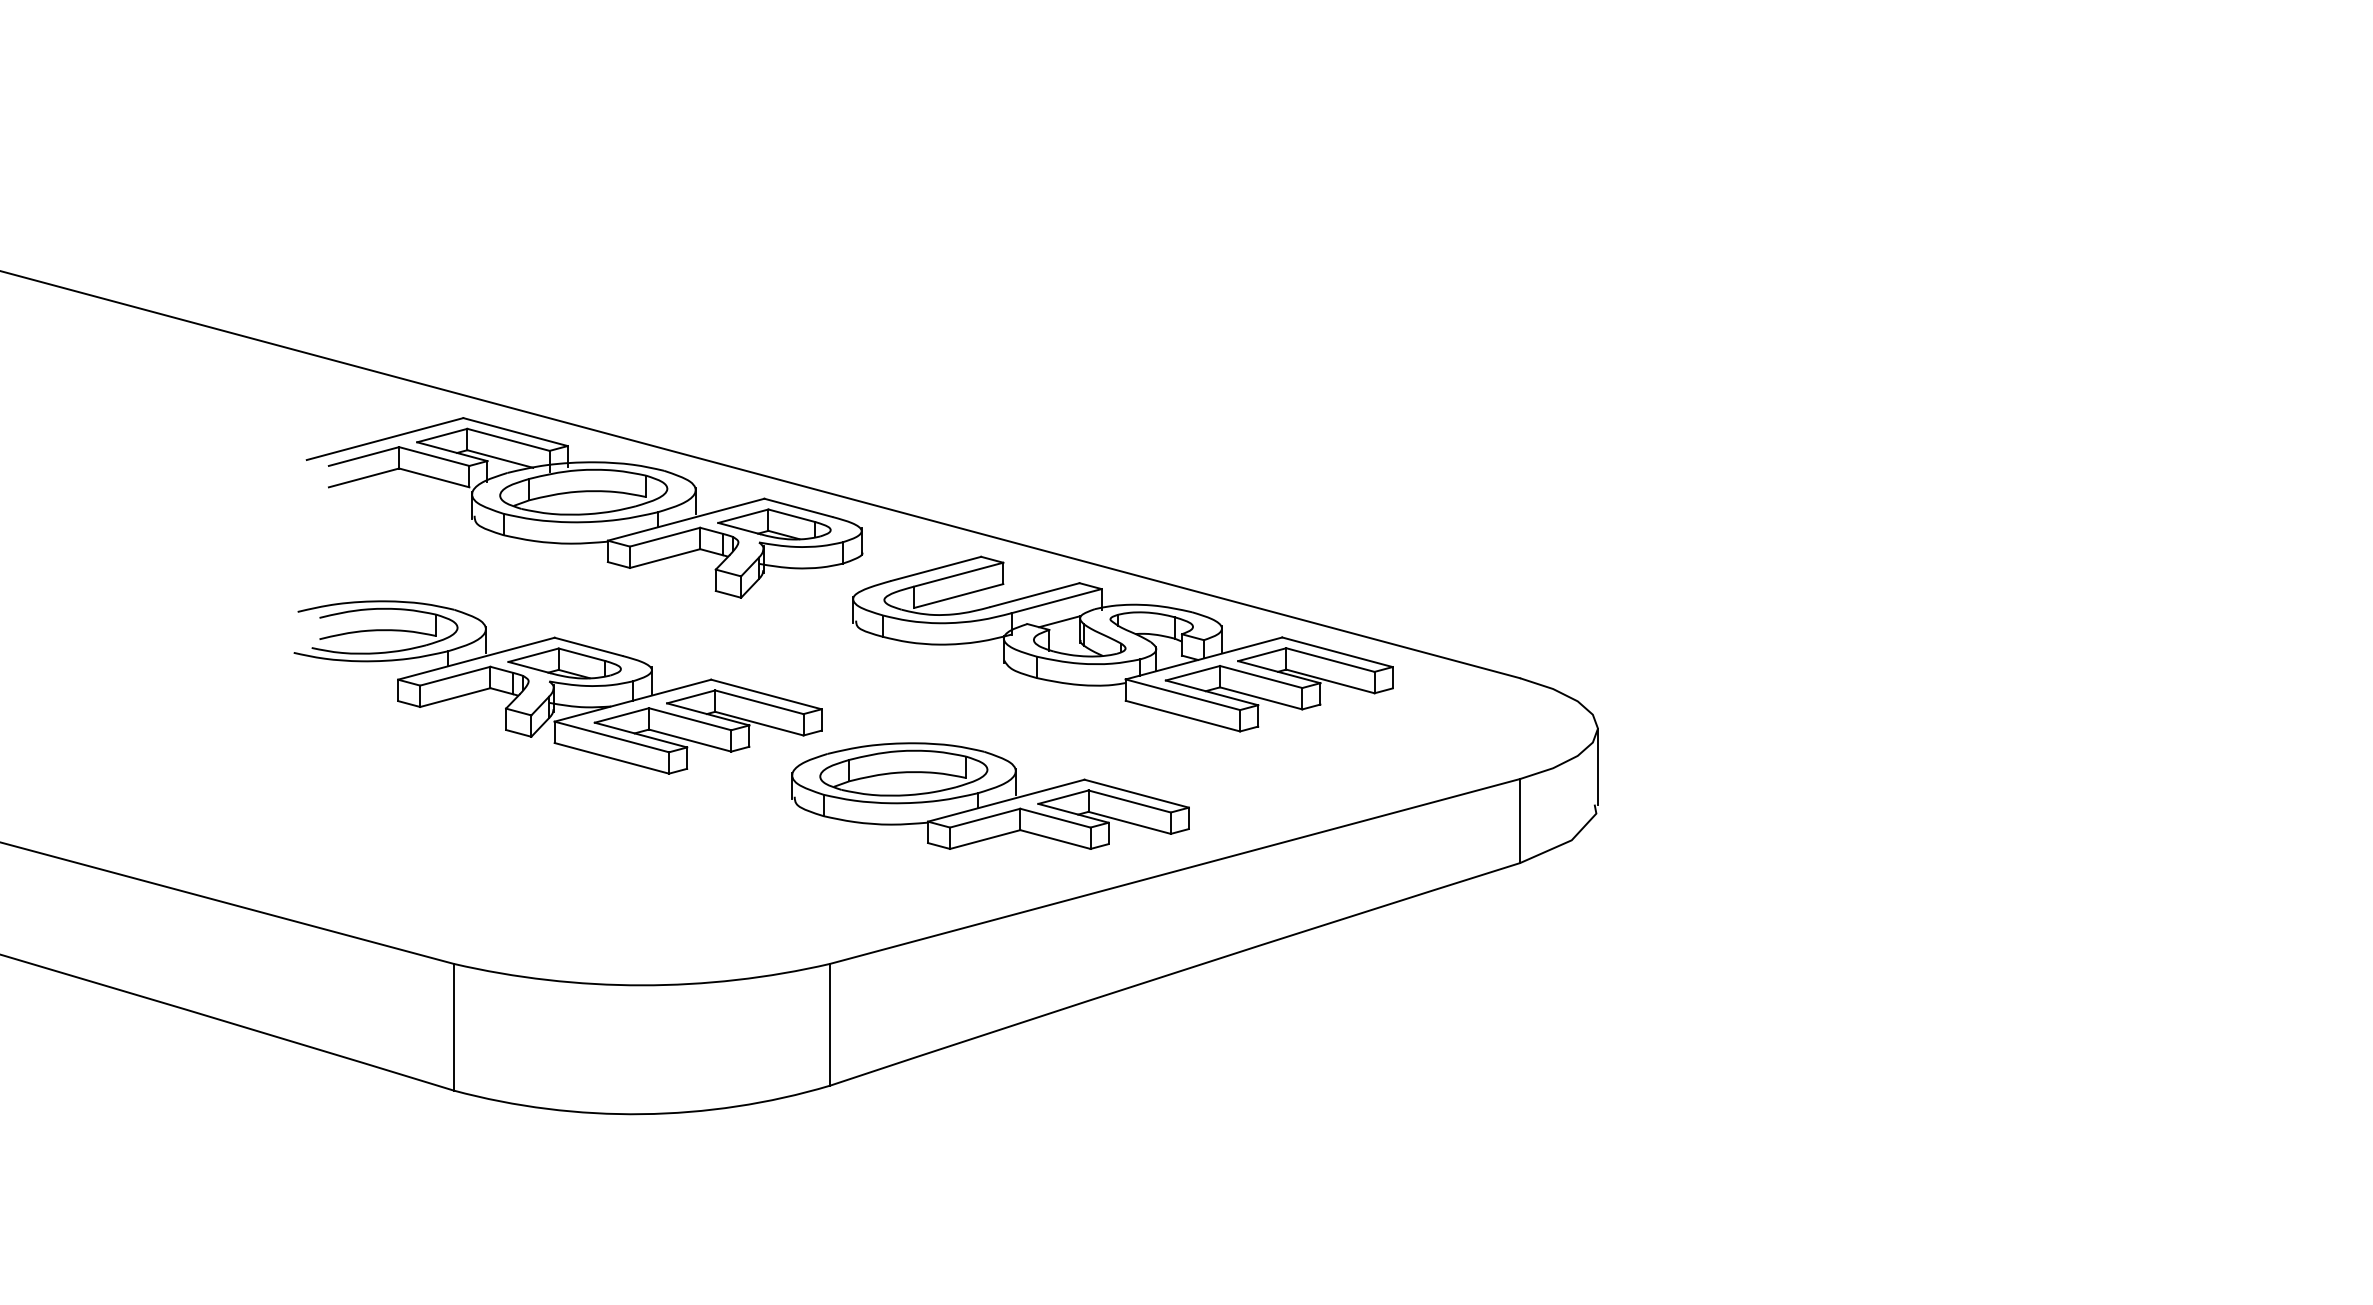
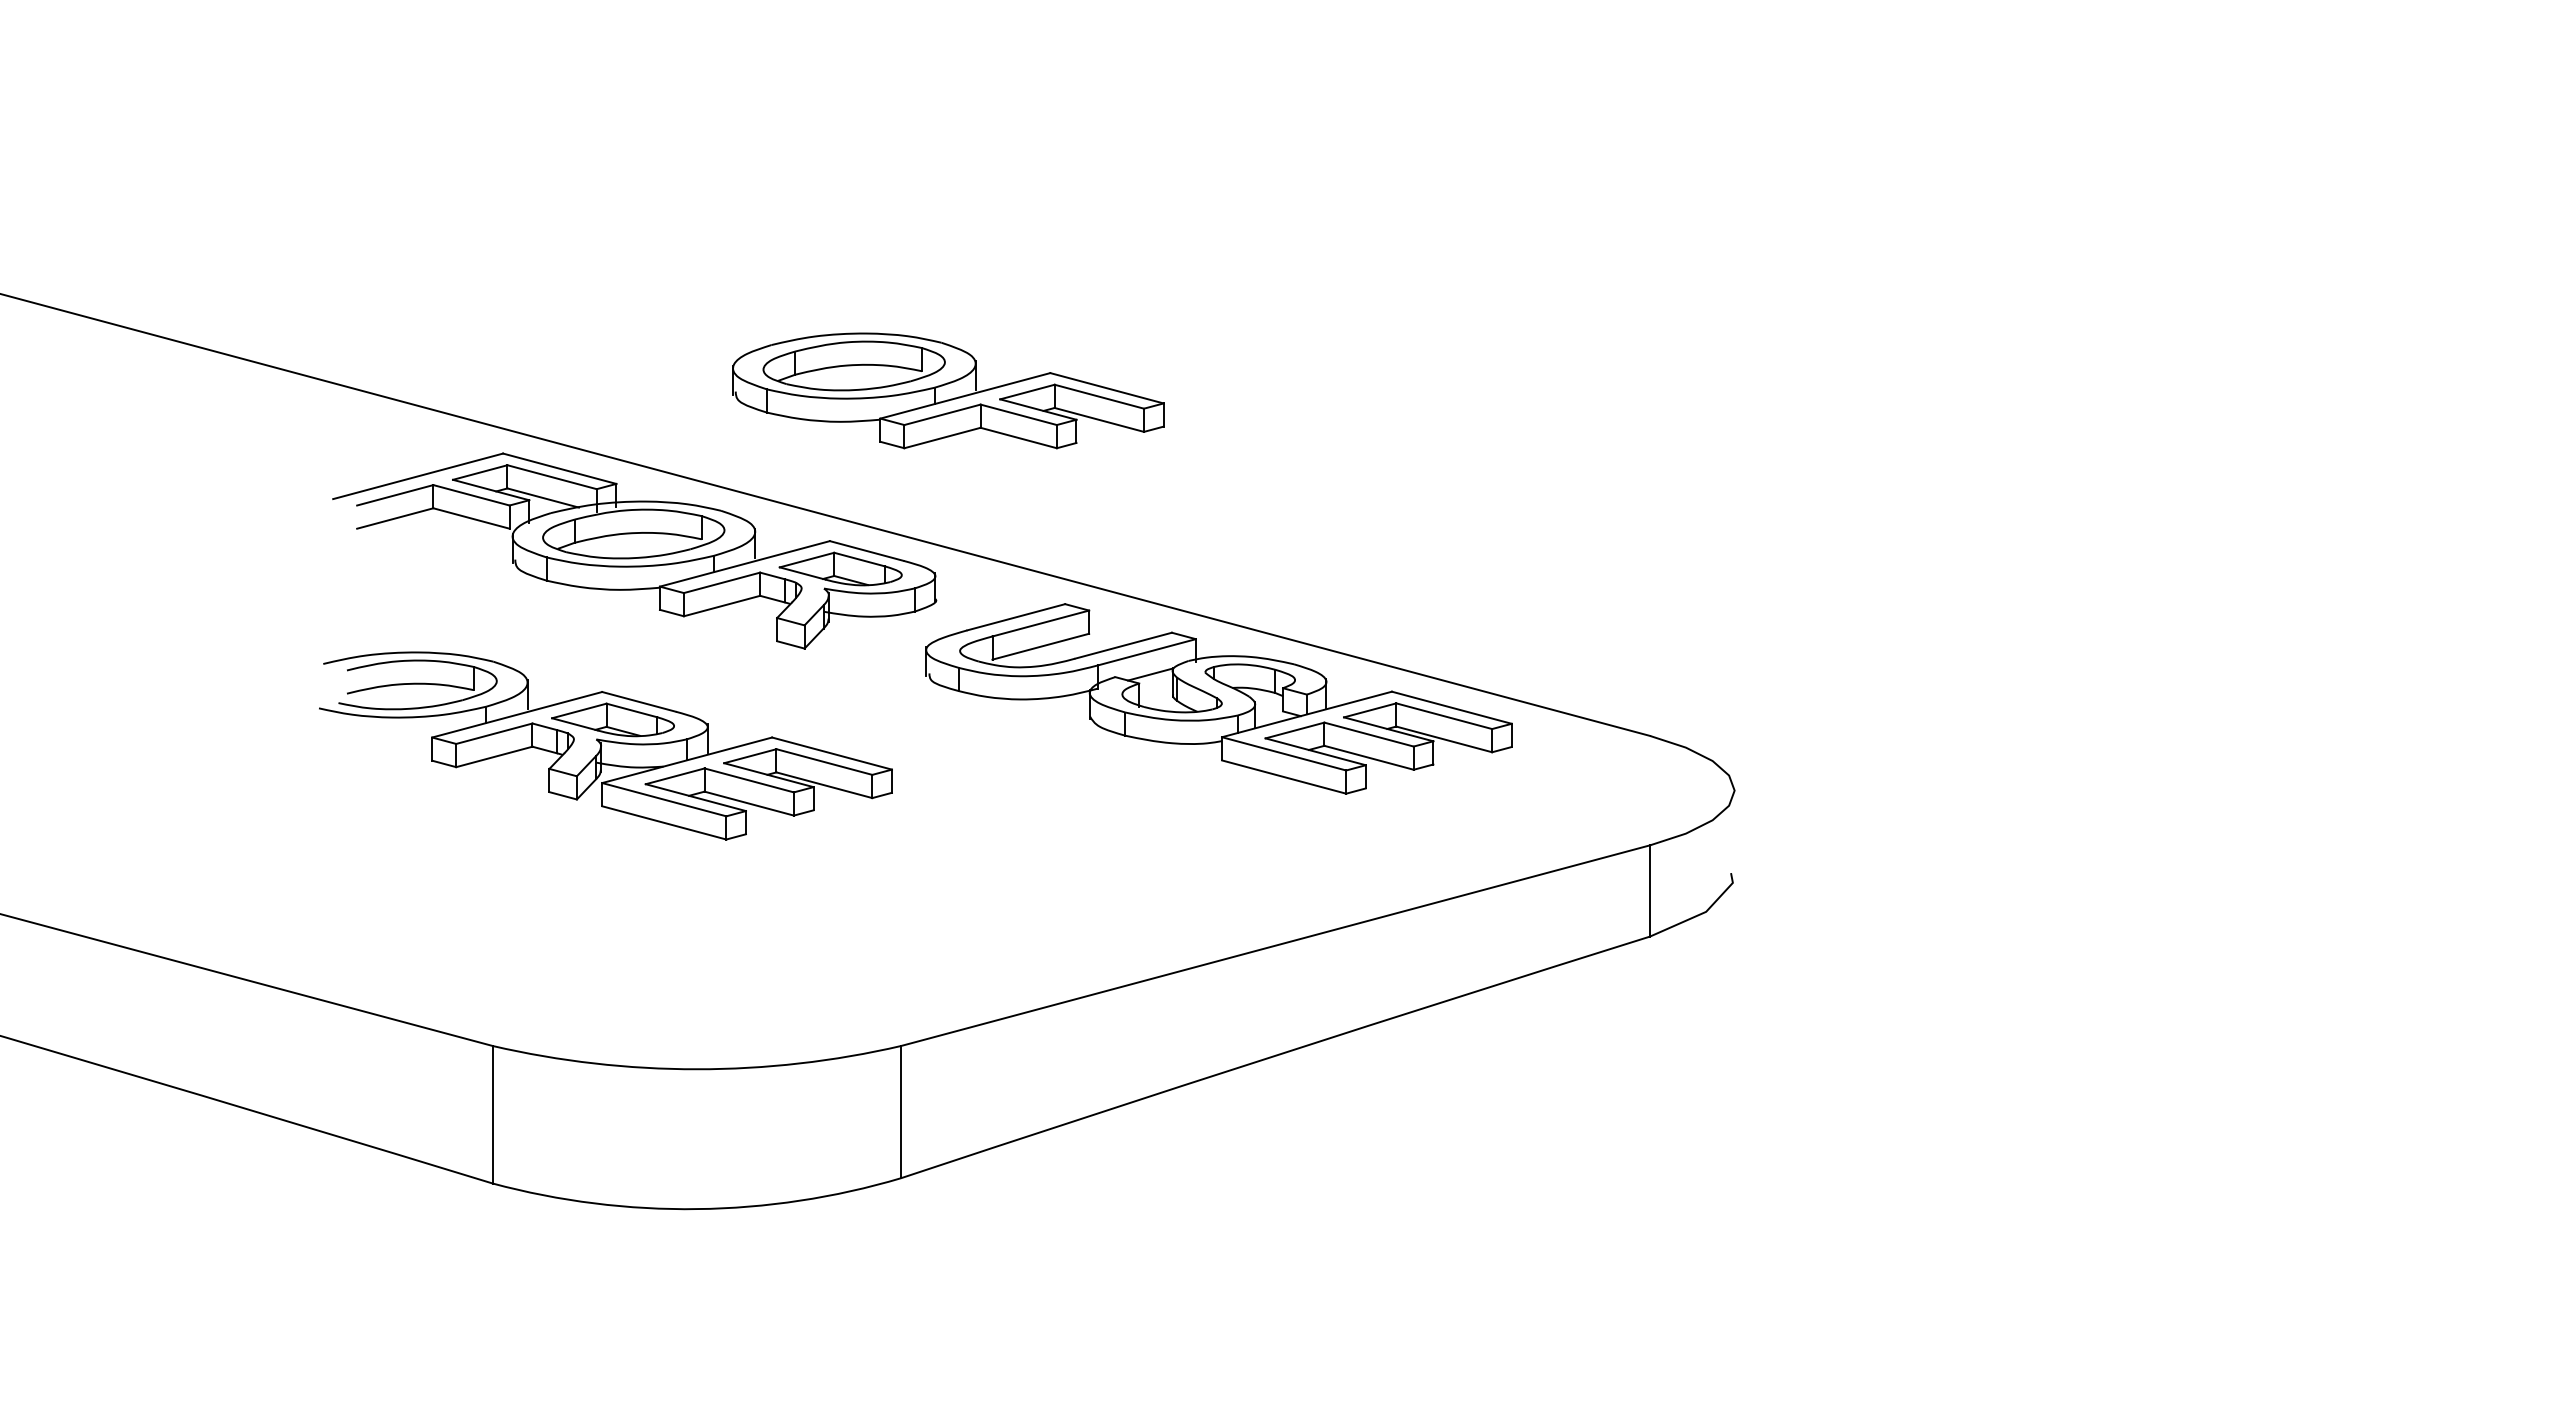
line: (1597, 766) -> (1734, 831), removed
part: (990, 795) -> (948, 390), moved

